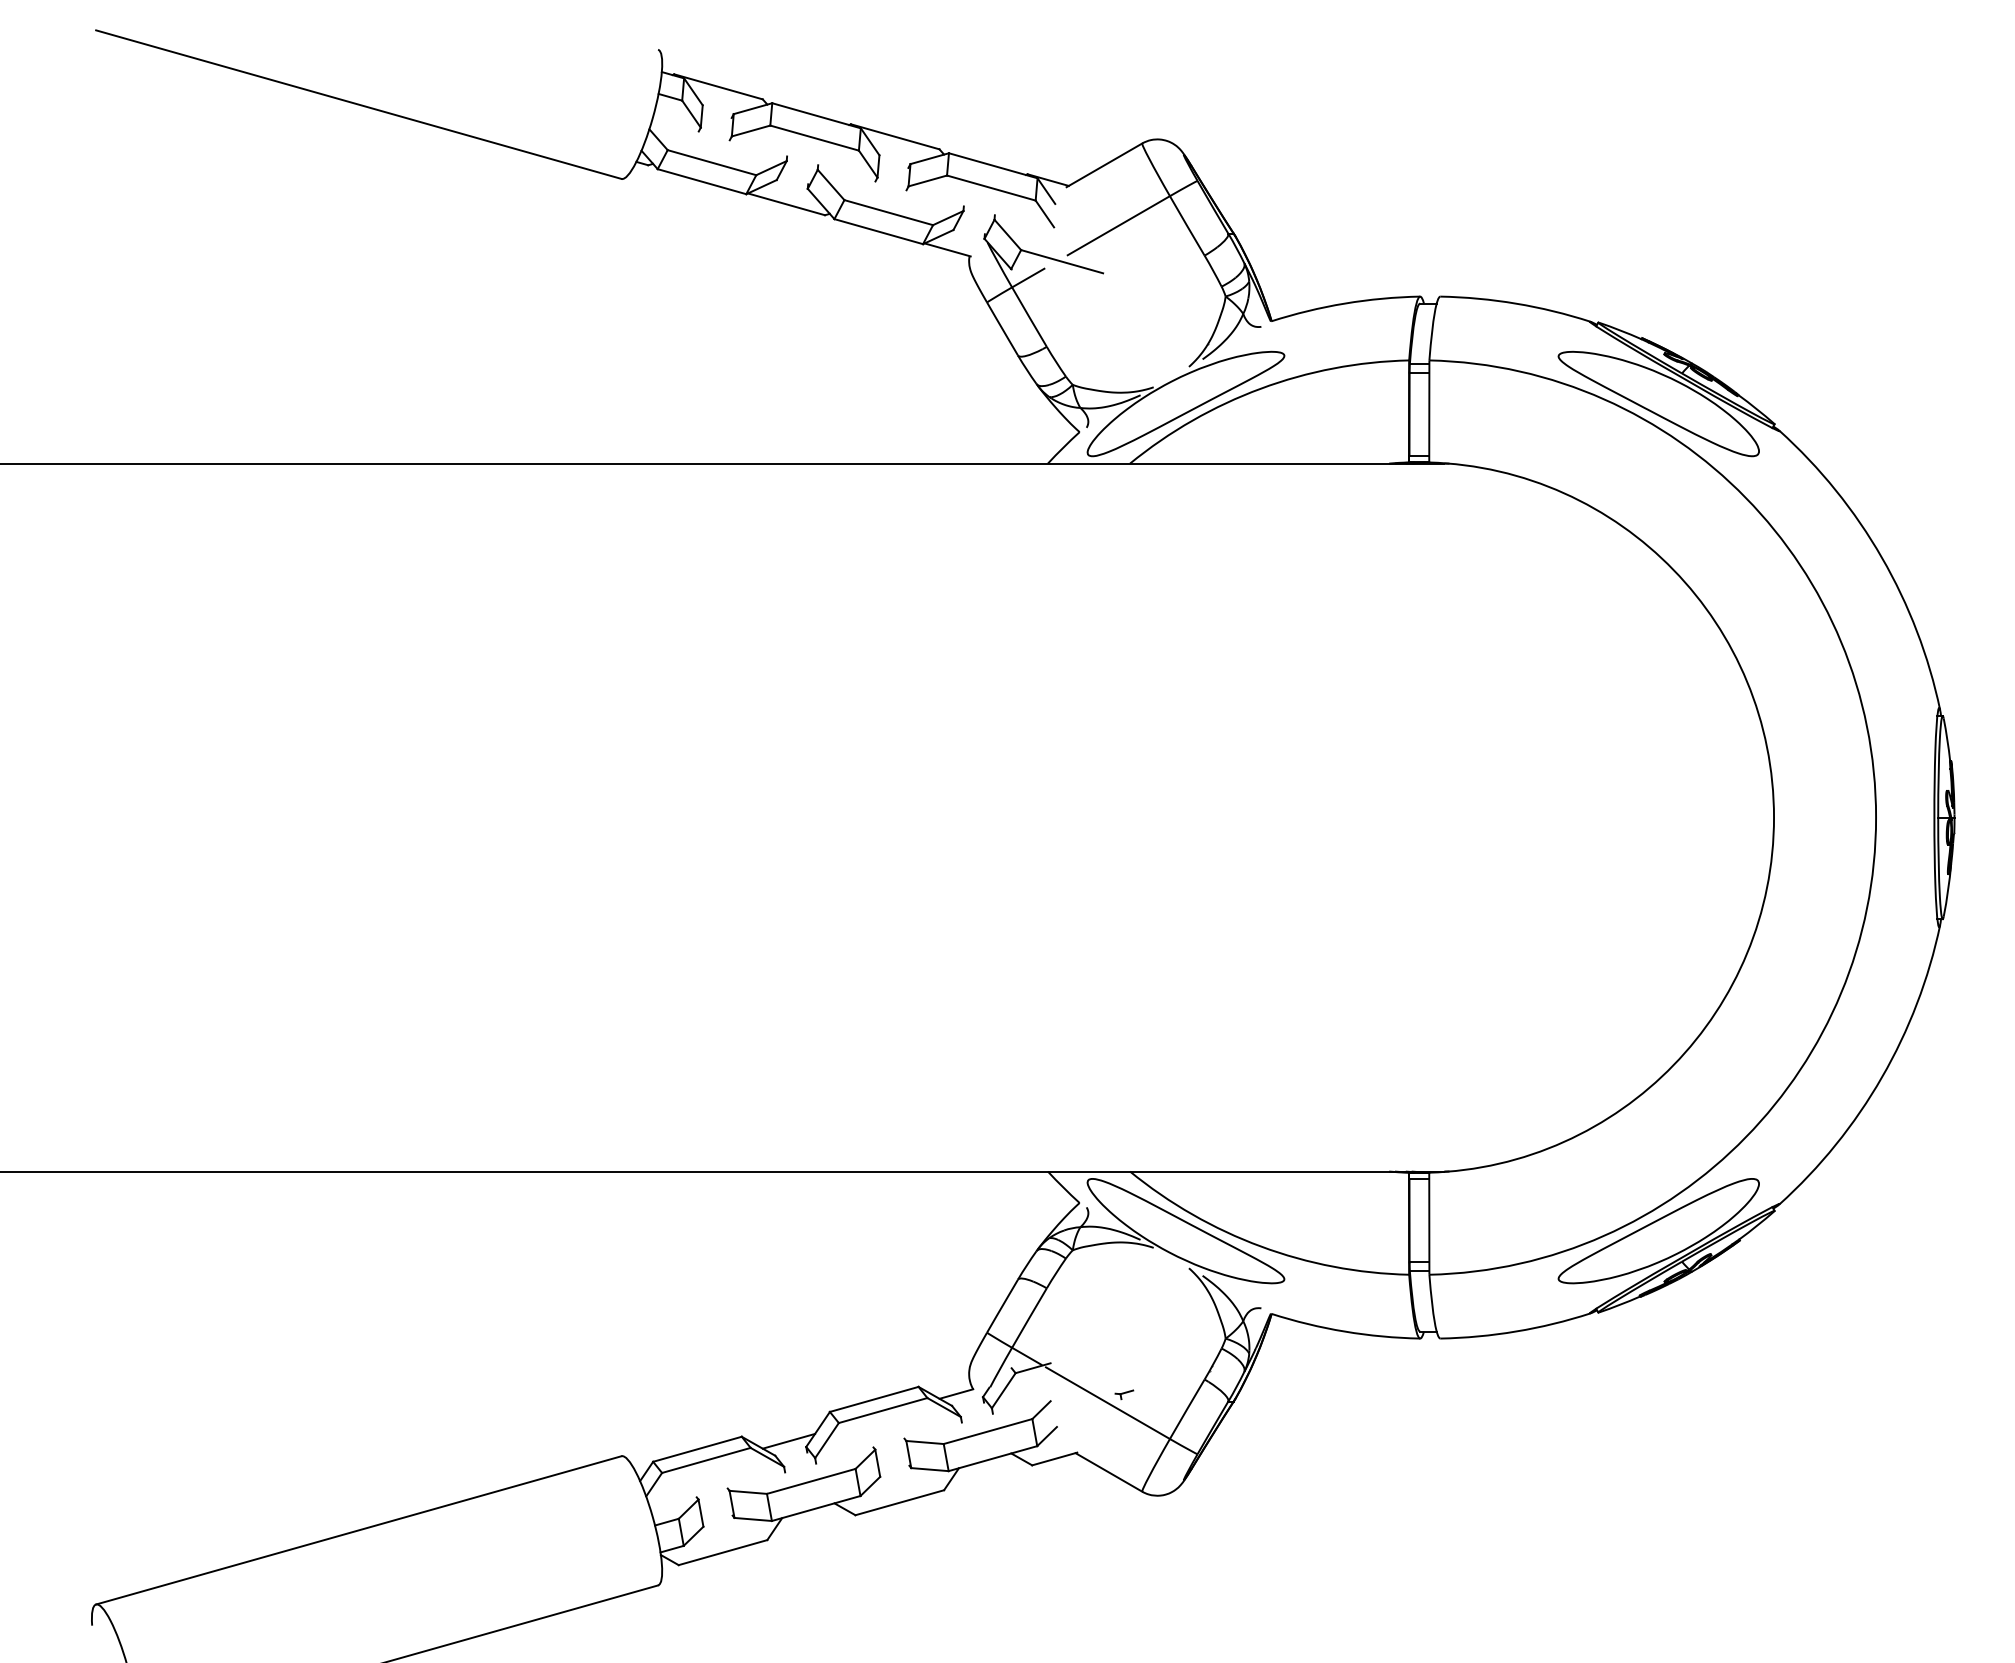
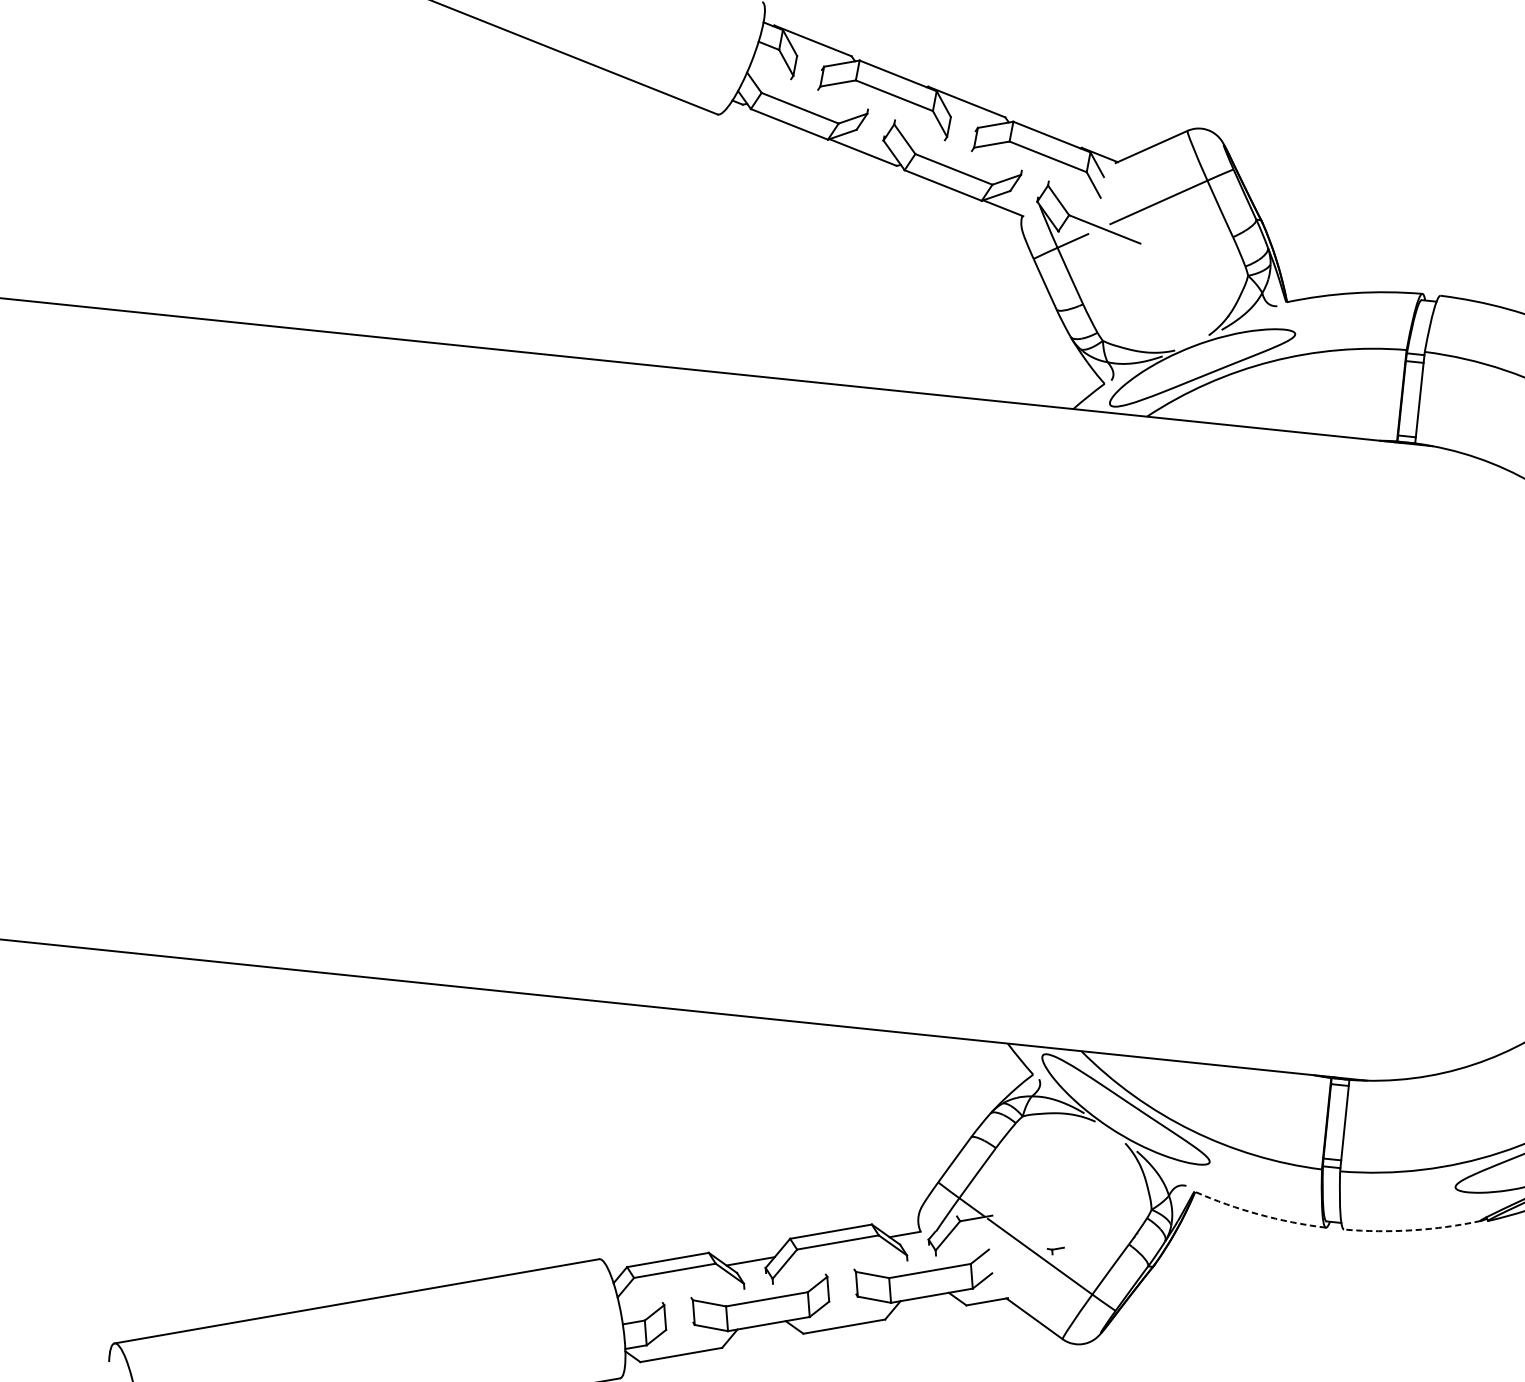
arc: (1344, 1331) -> (1258, 1214), solid -> dashed
arc: (1516, 1331) -> (1412, 1230), solid -> dashed

